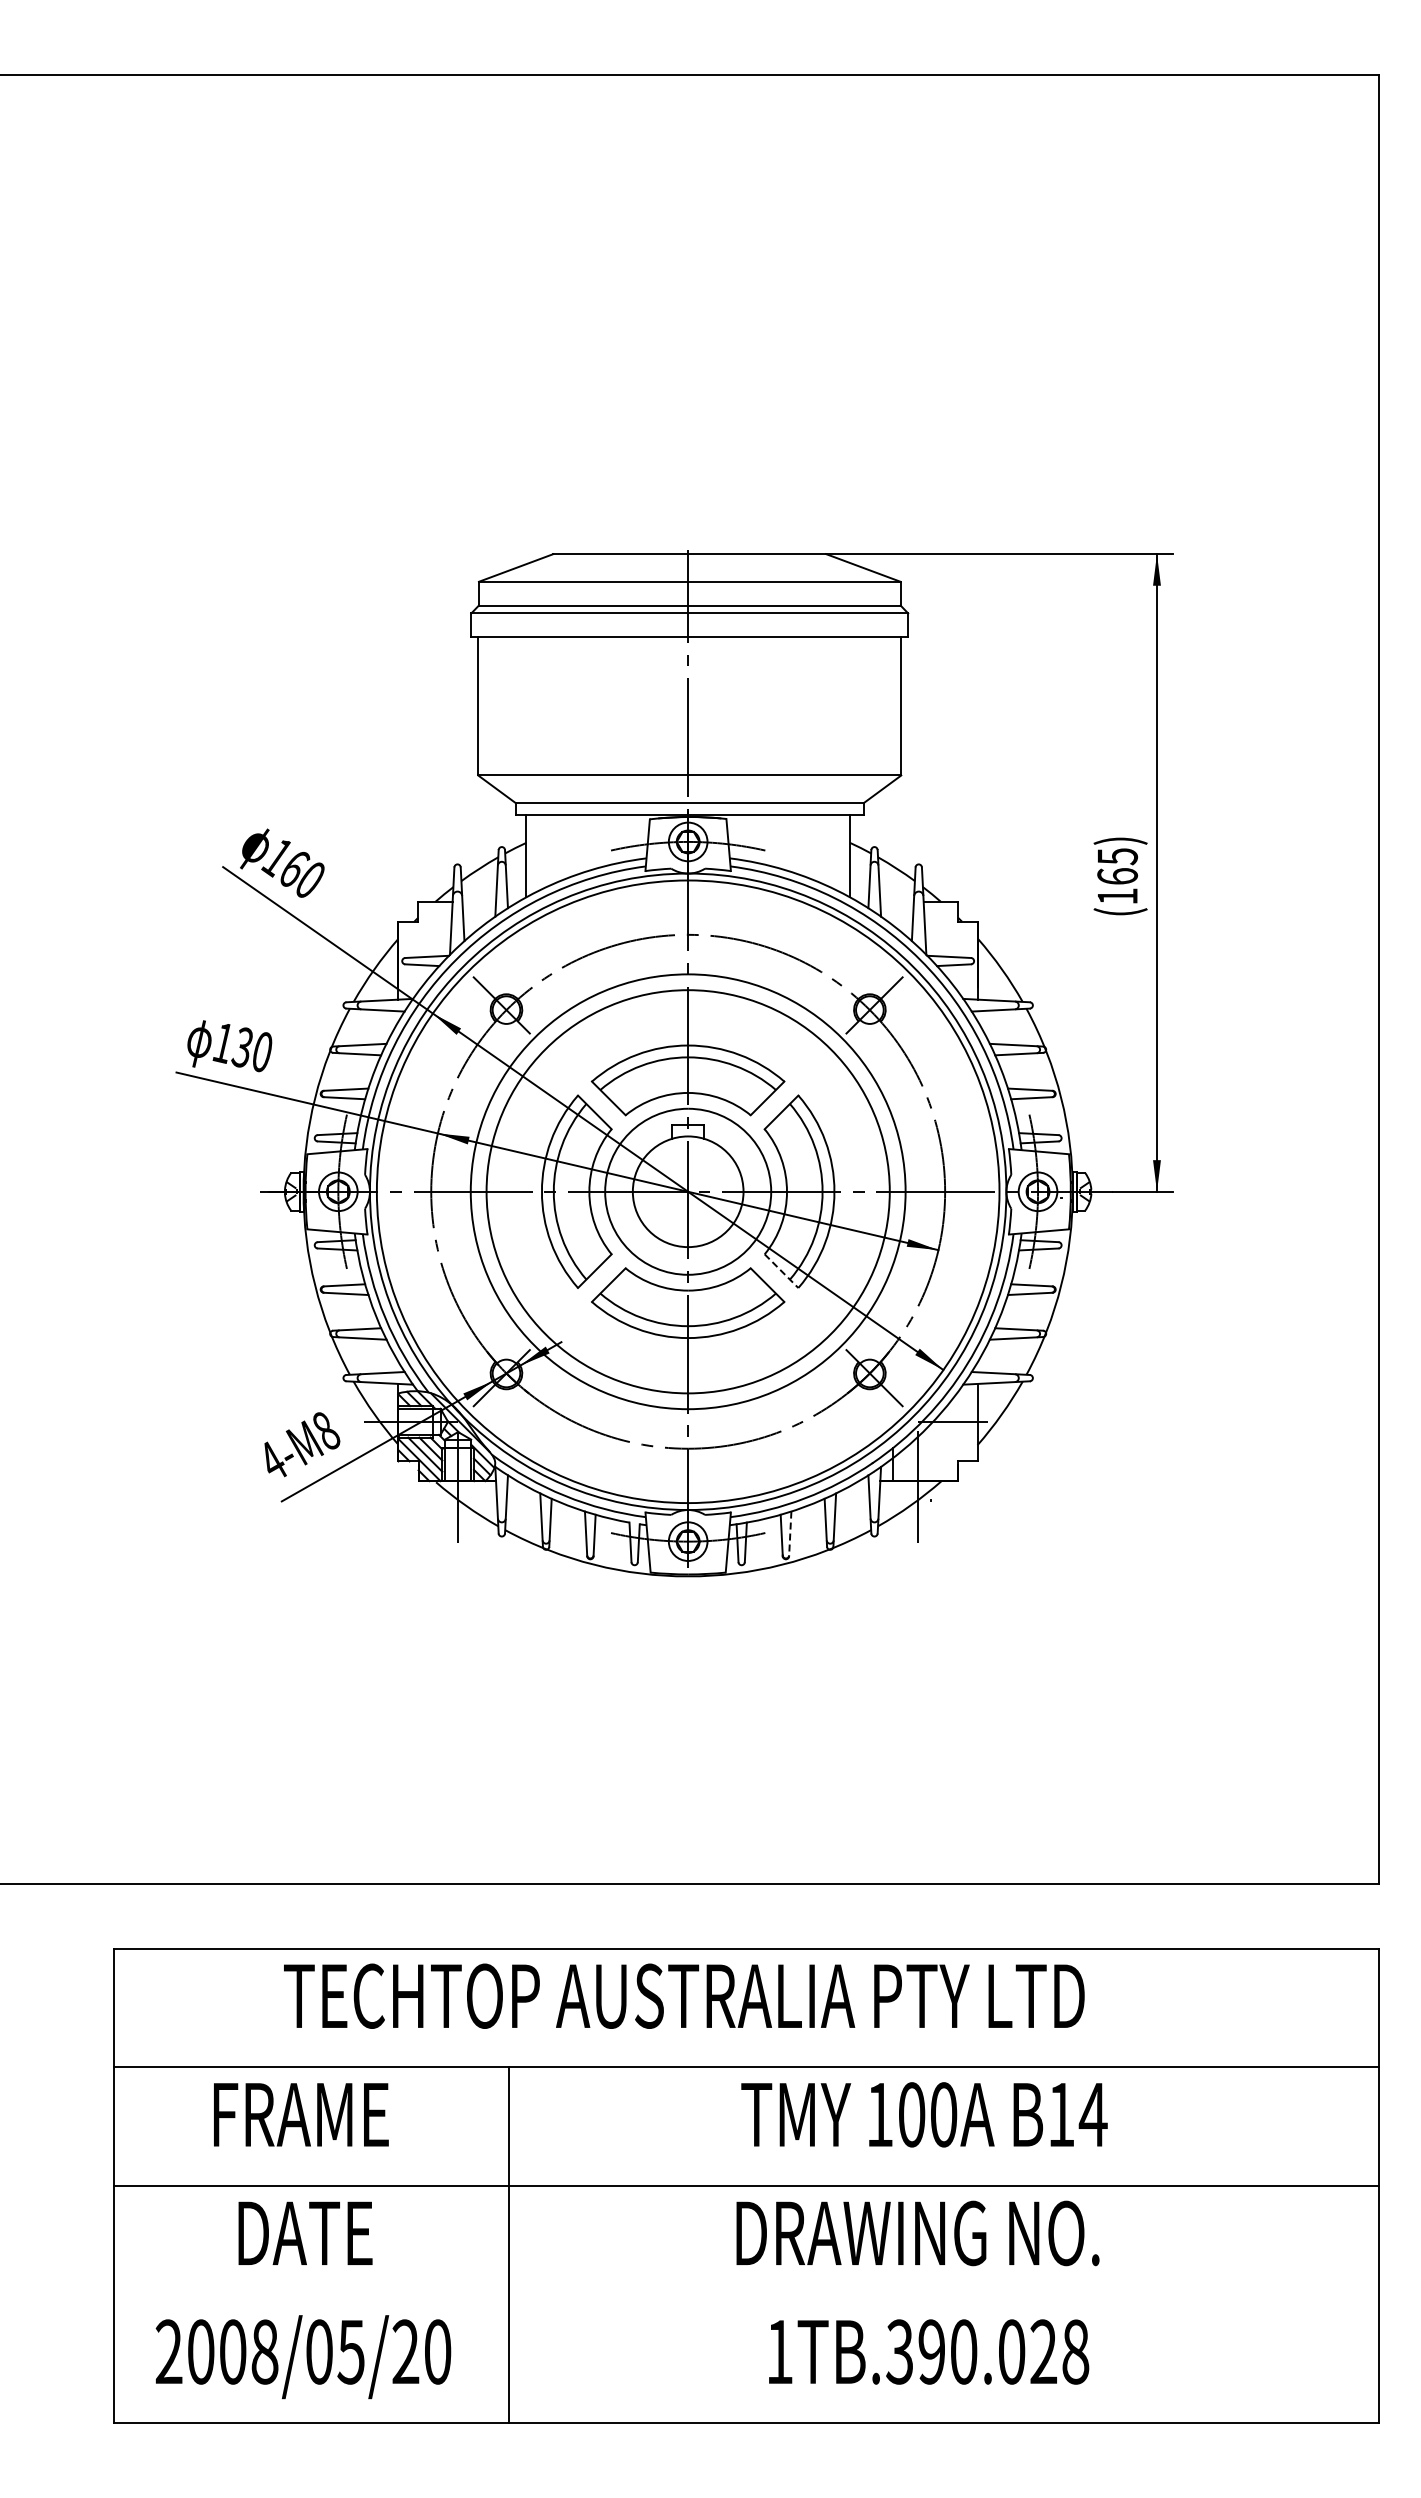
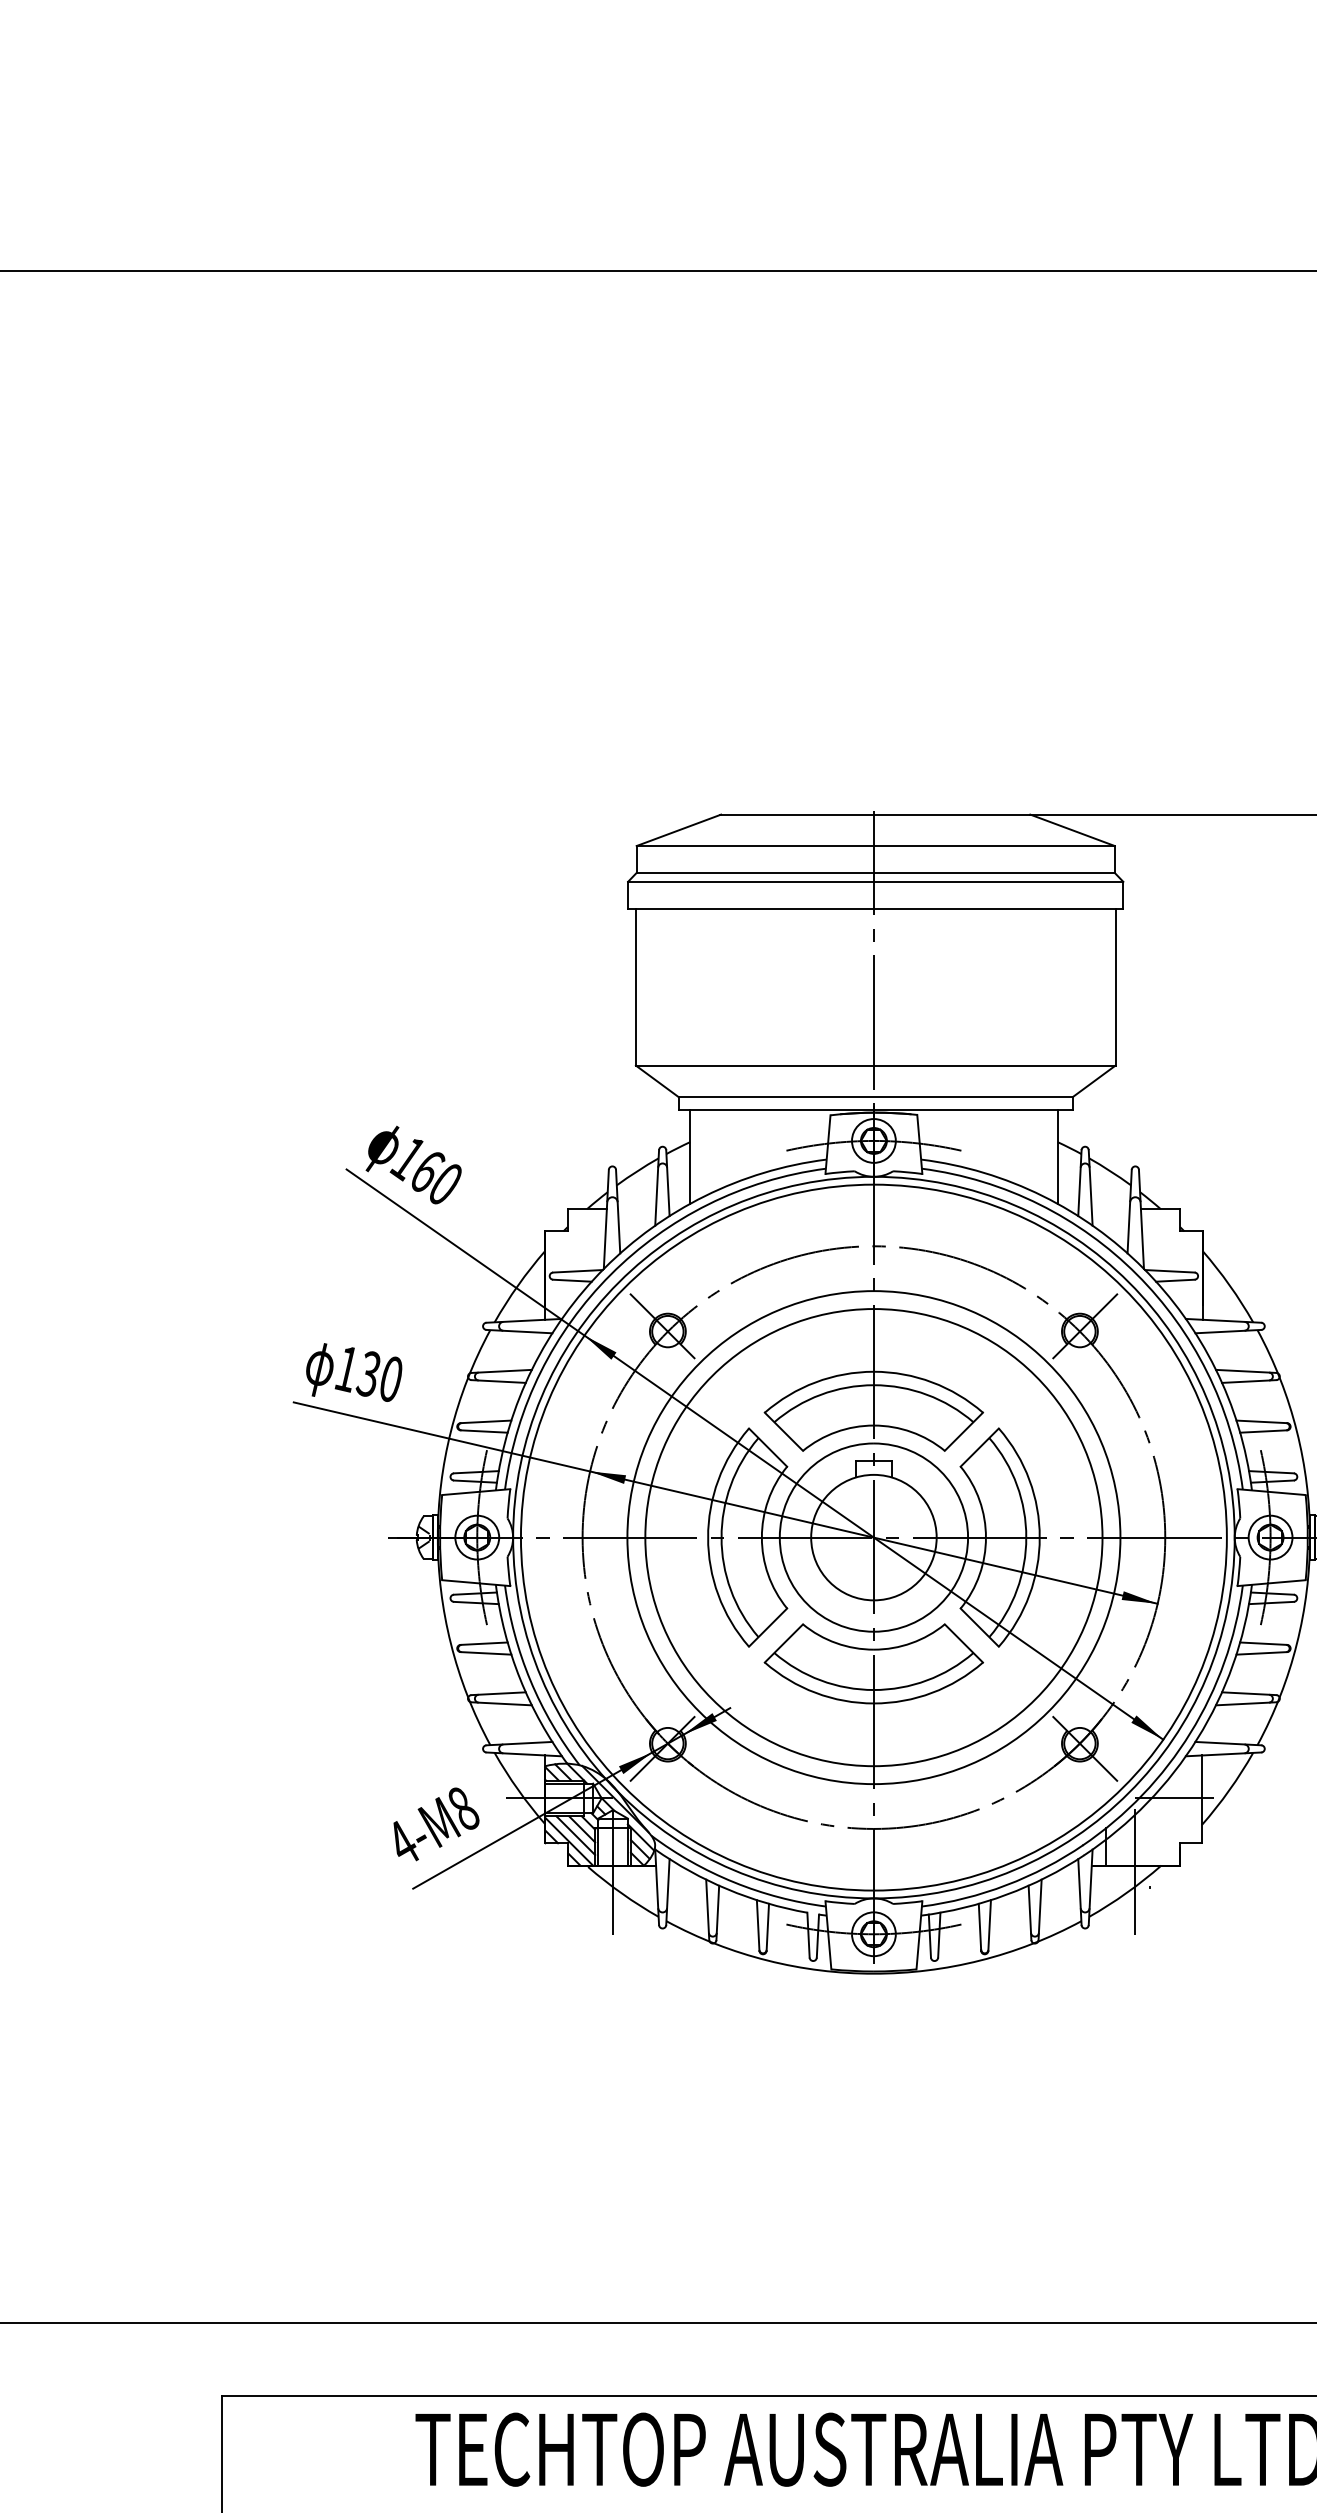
line: (781, 1271) -> (979, 1627), dashed -> solid
line: (790, 1534) -> (989, 1926), dashed -> solid

